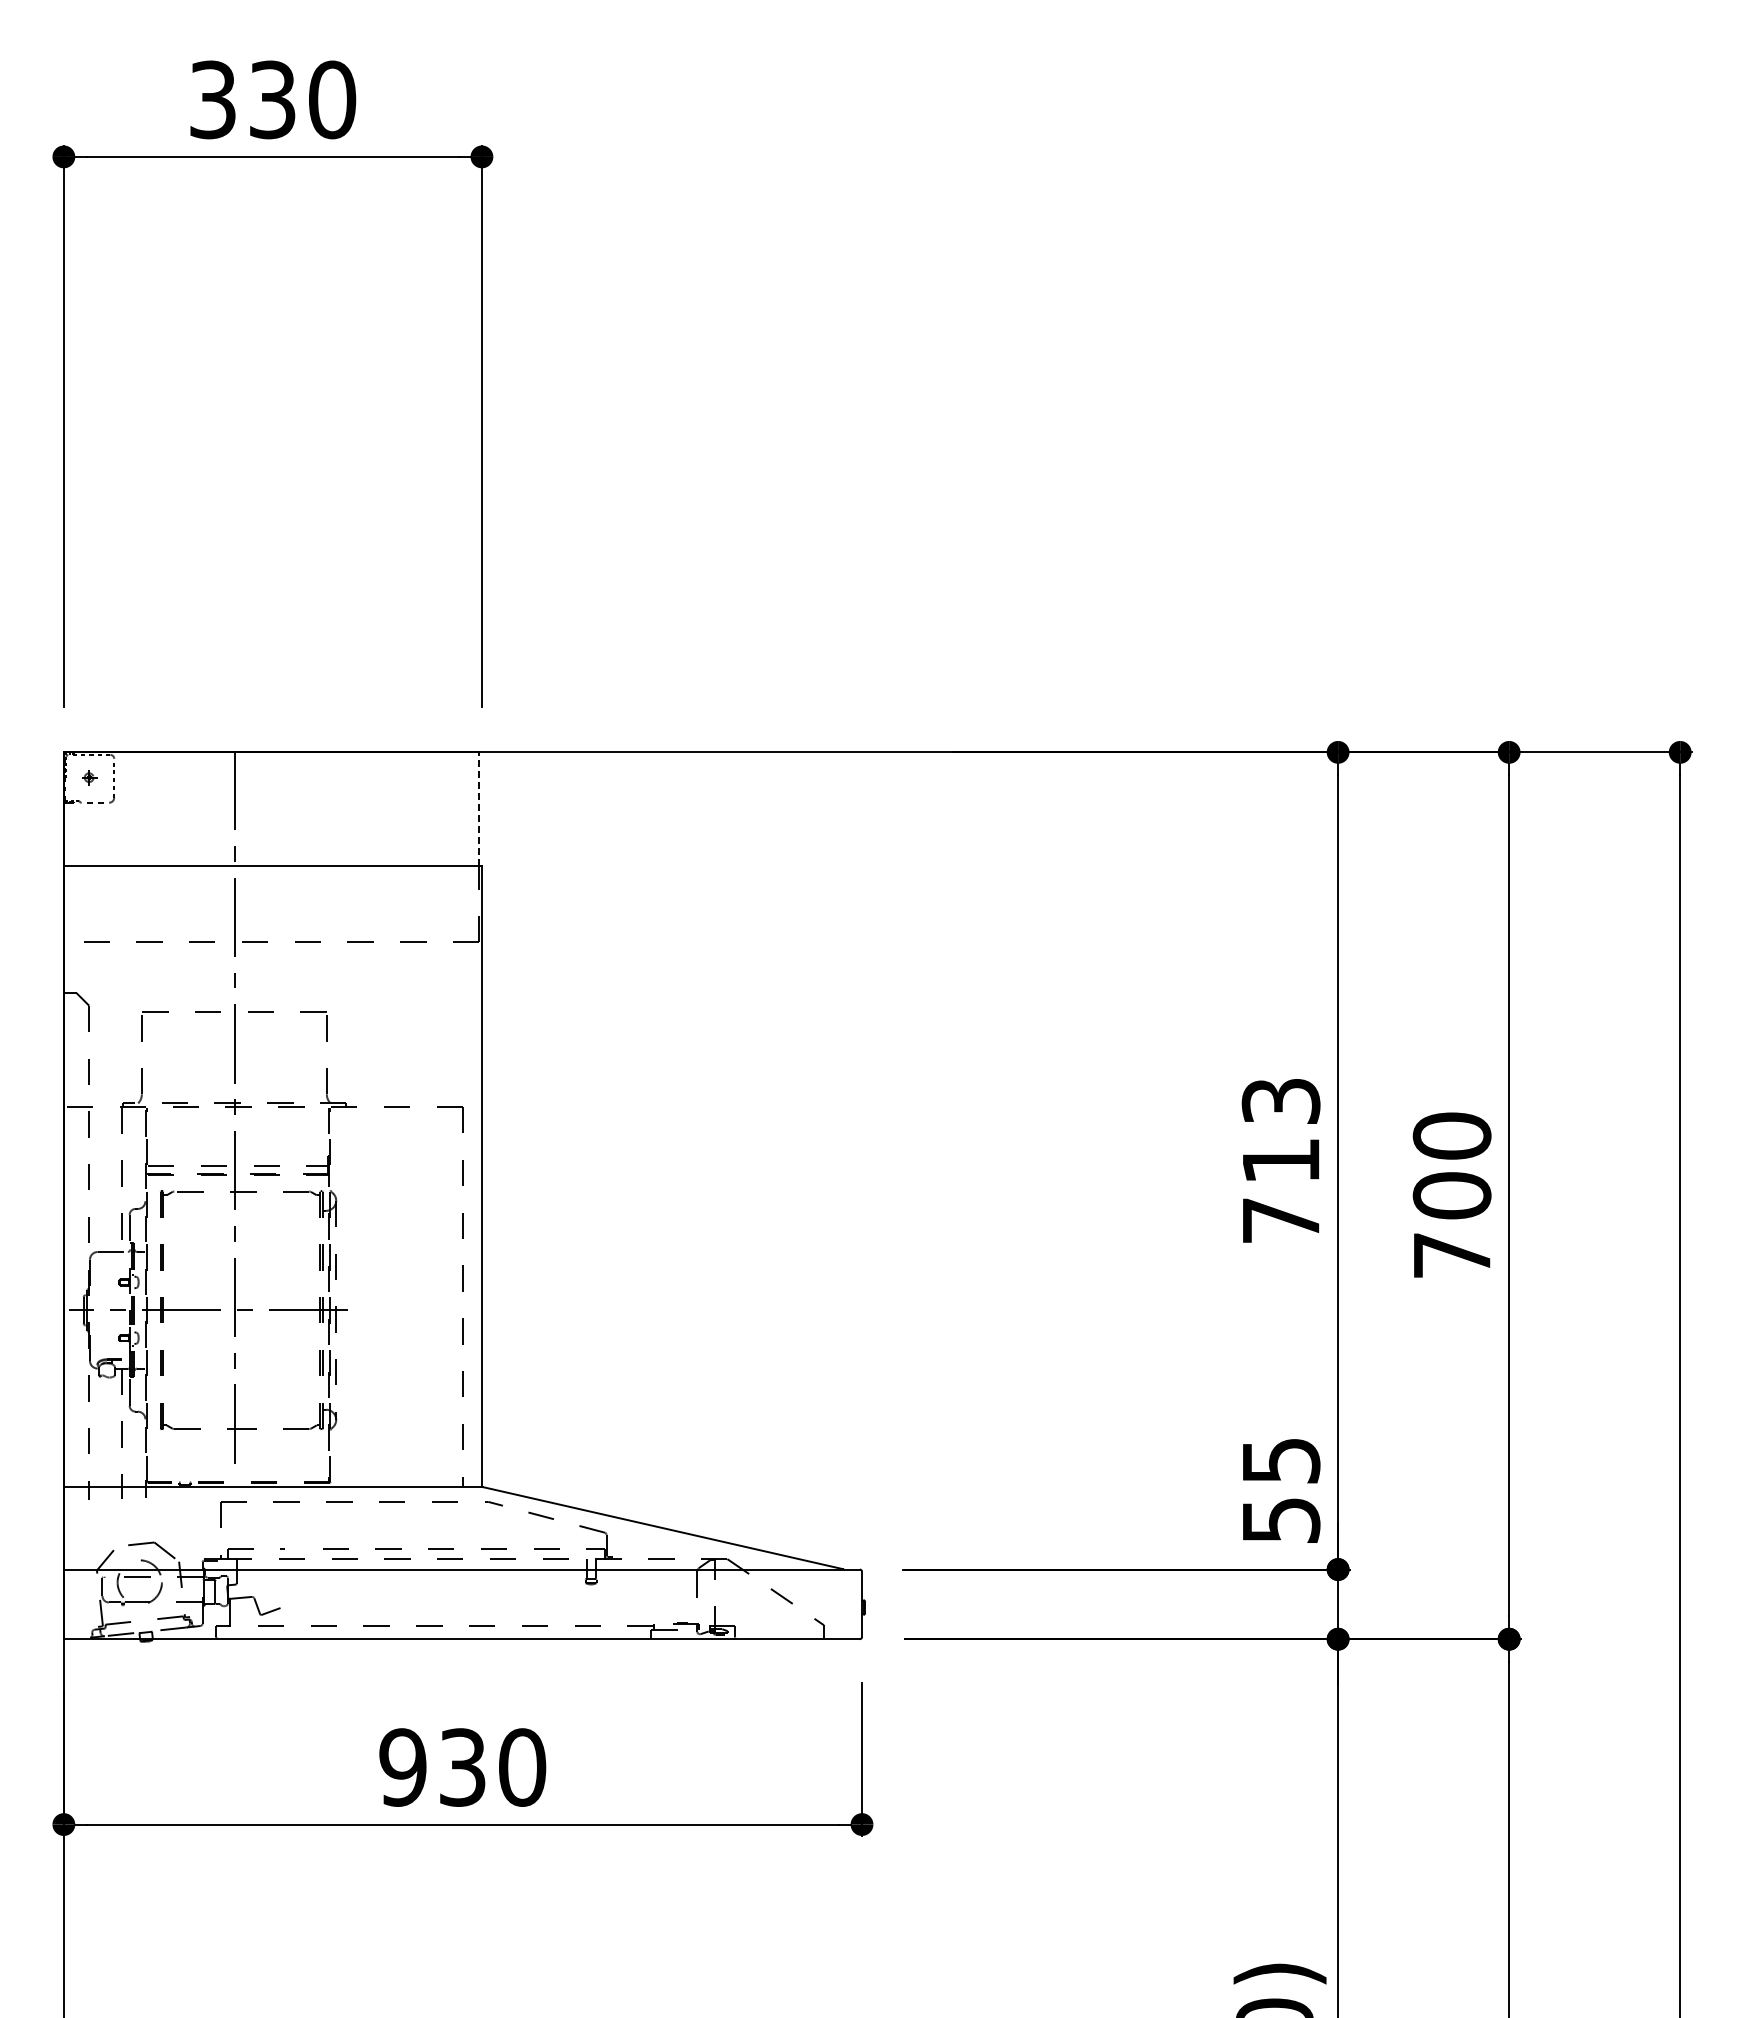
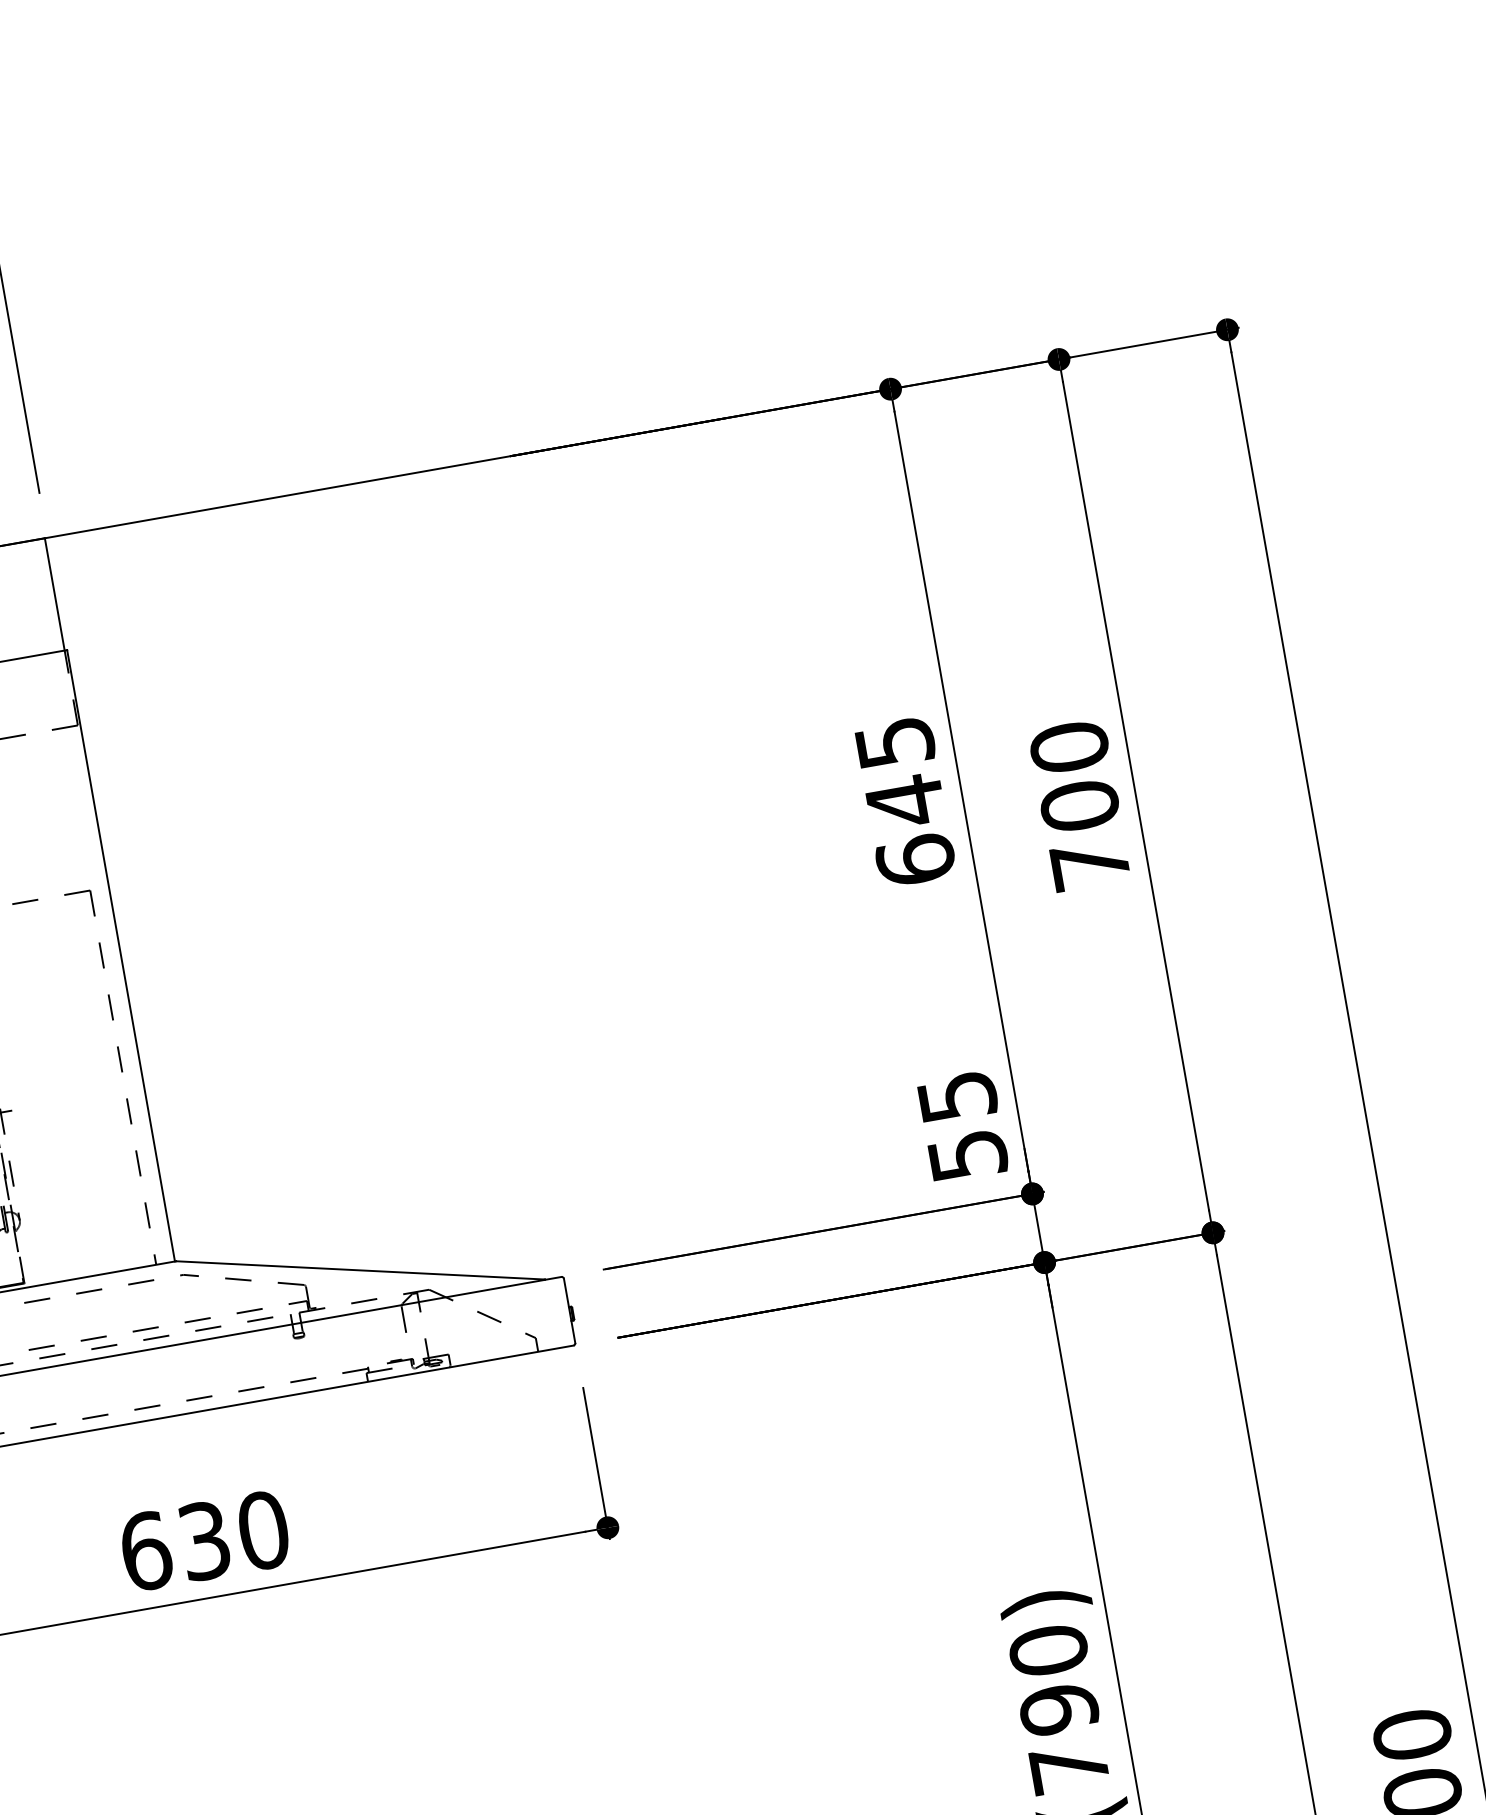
line: (479, 808) -> (54, 593), dashed -> solid
text: (1280, 1161) -> (904, 802), 713 -> 645
text: (403, 1767) -> (146, 1551), 930 -> 630

